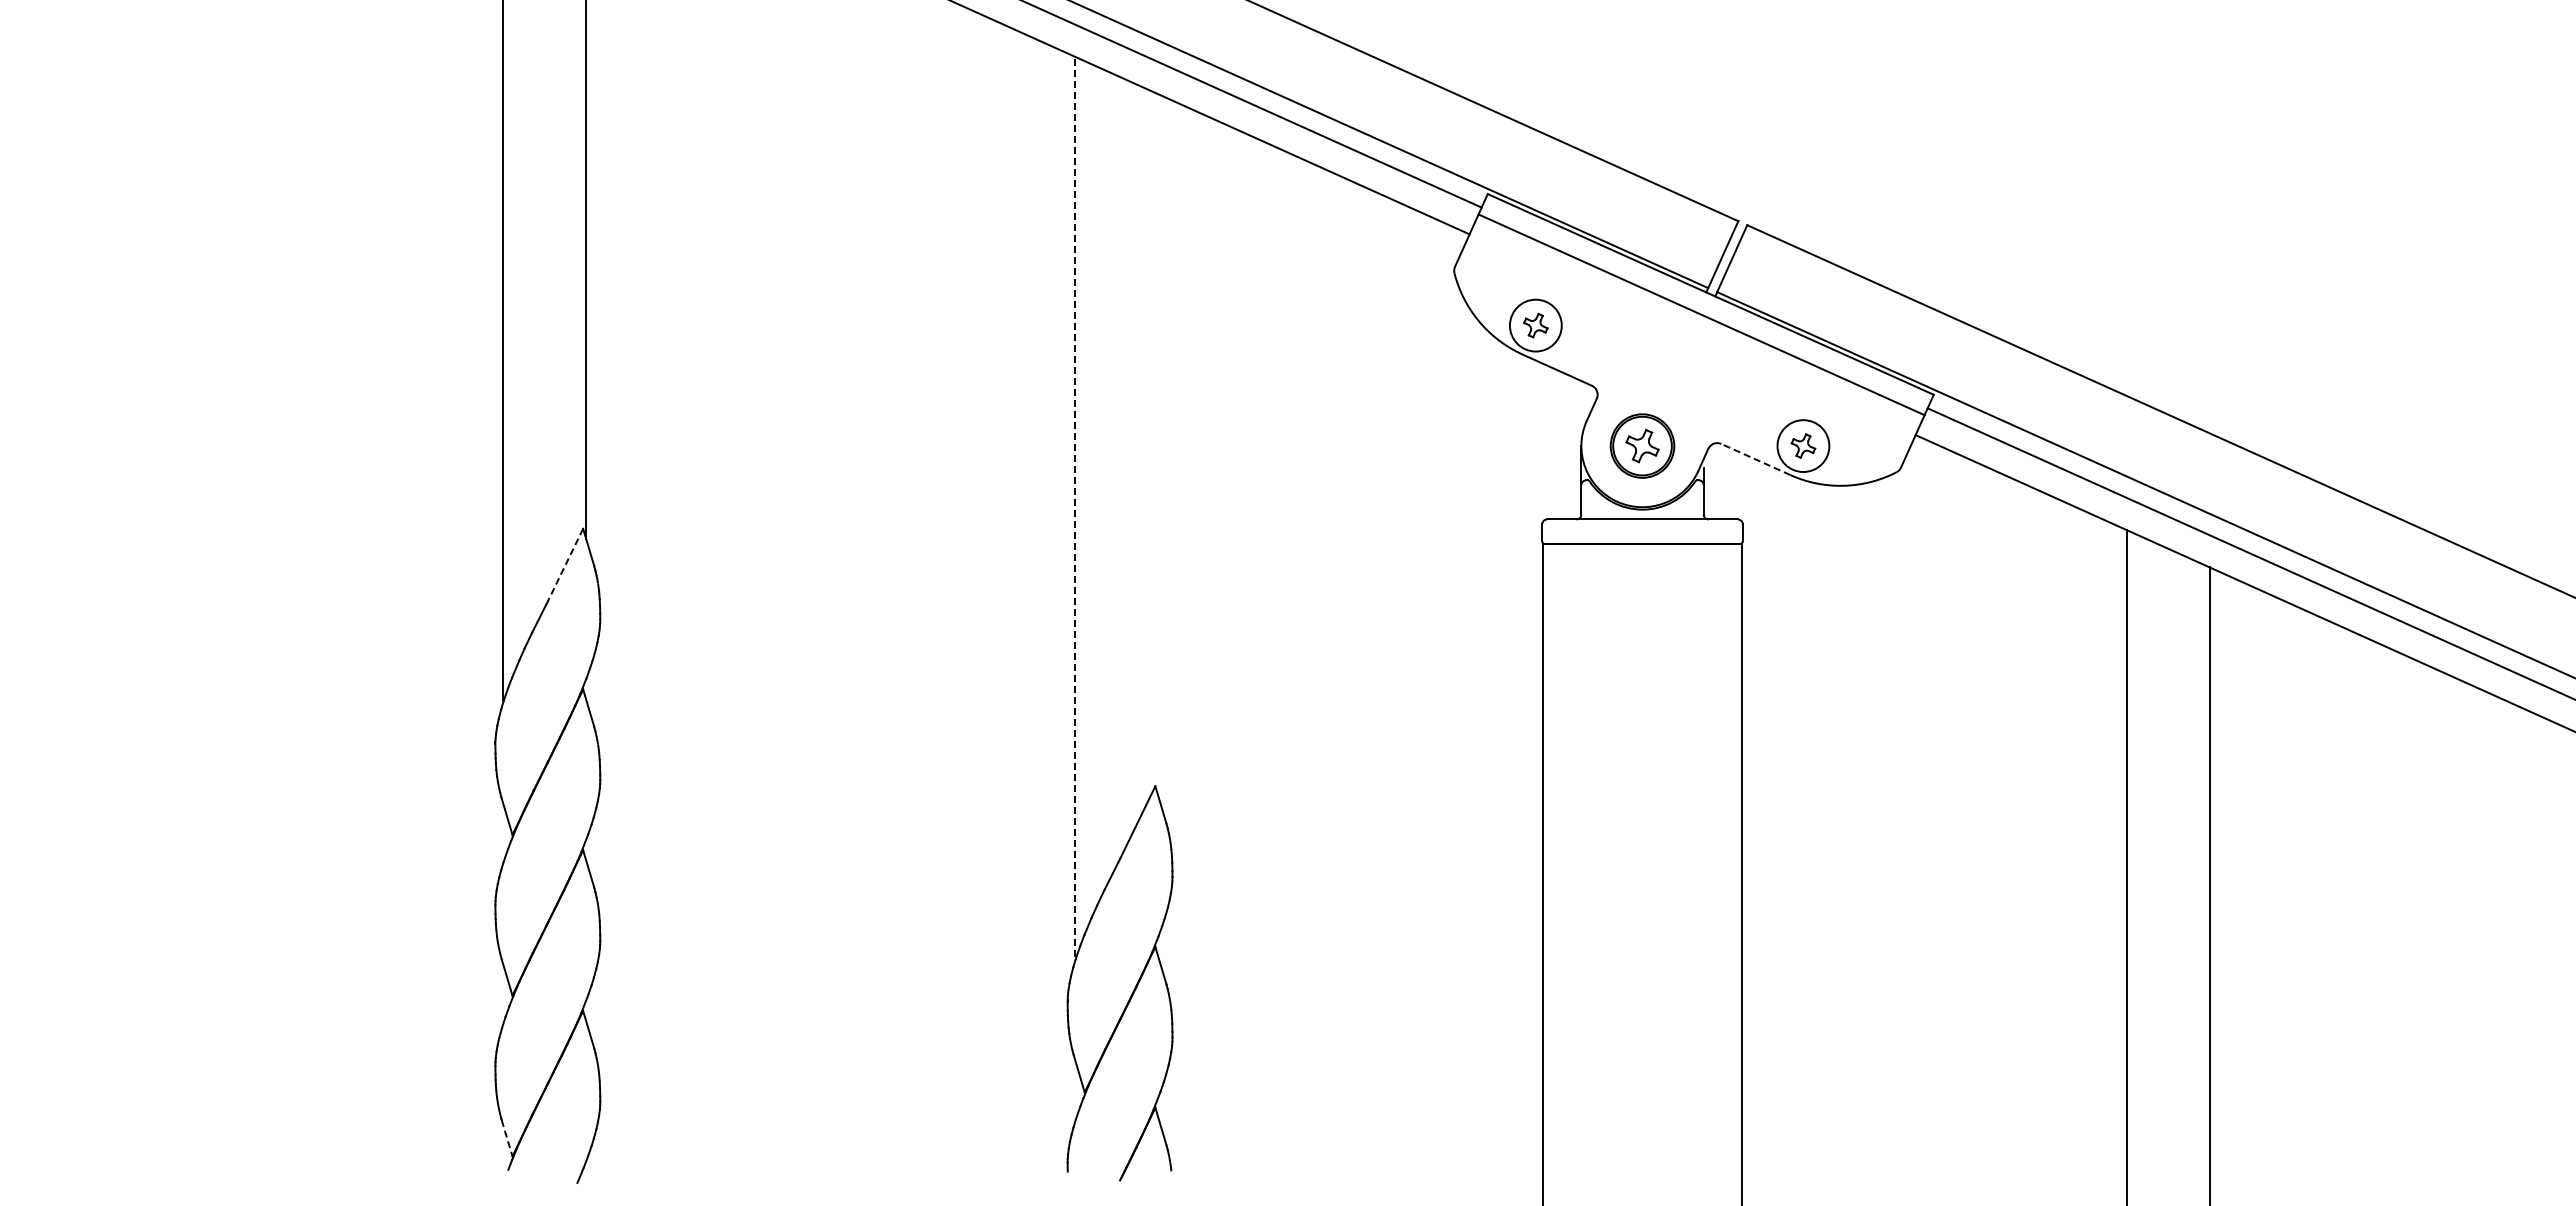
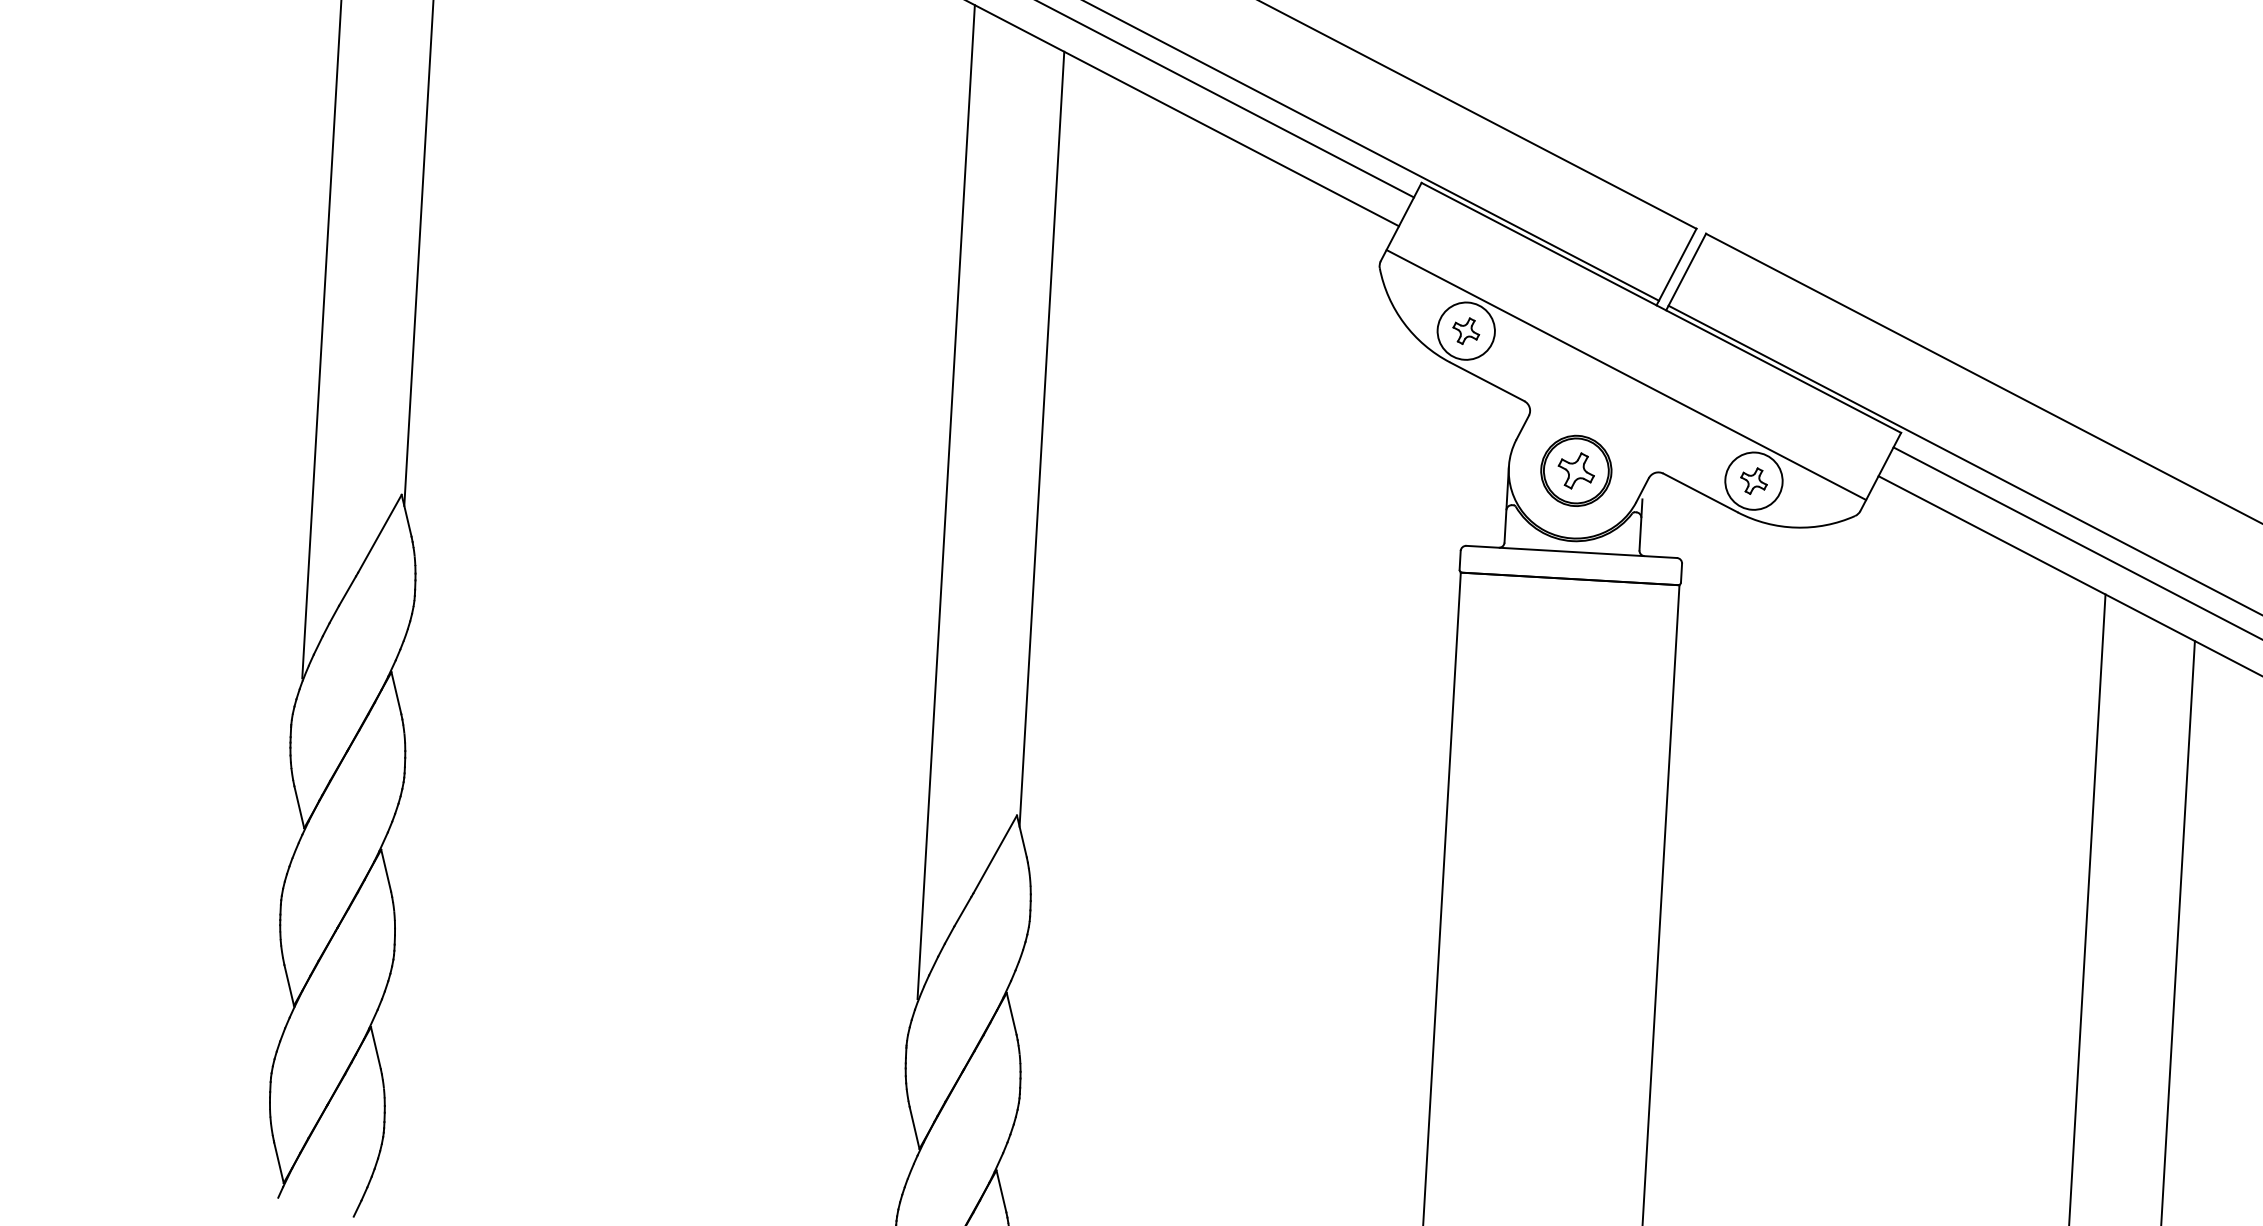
line: (1701, 314) -> (1626, 374), moved
line: (1158, 445) -> (1042, 439), added
line: (1755, 459) -> (1700, 492), dashed -> solid
line: (1075, 506) -> (946, 501), dashed -> solid
line: (565, 565) -> (379, 534), dashed -> solid
line: (507, 1138) -> (279, 1163), dashed -> solid

